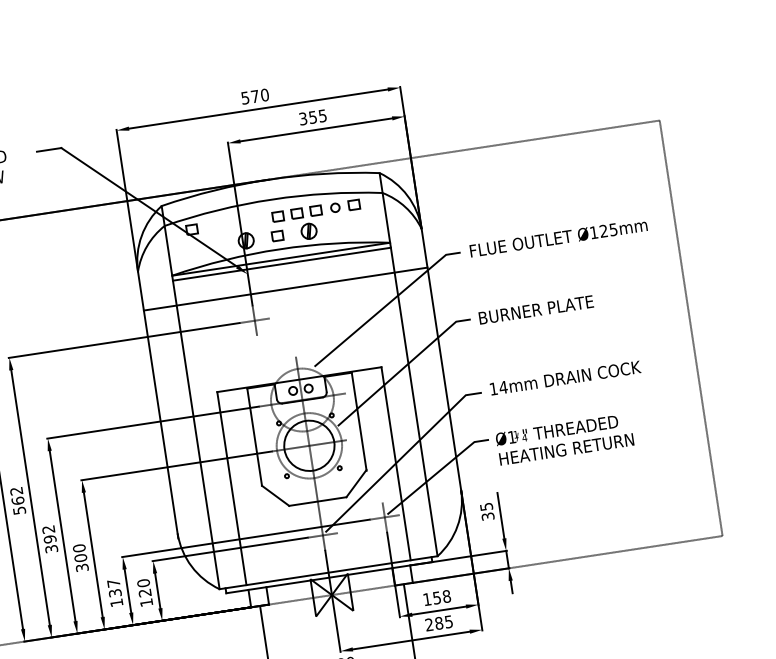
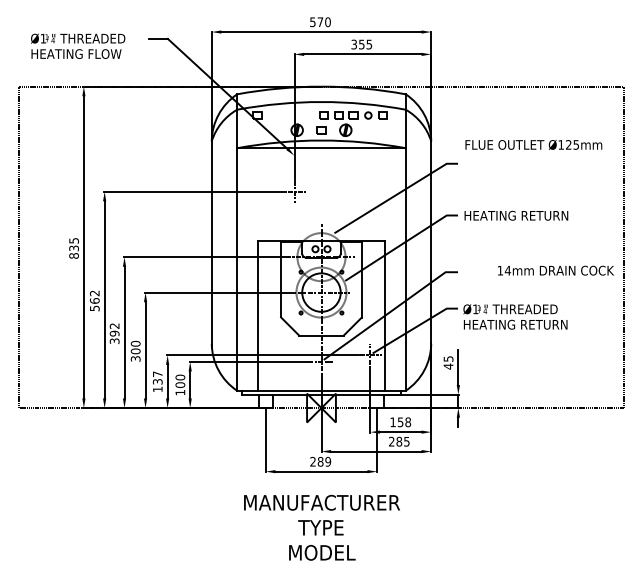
text: (558, 237) -> (533, 144), moved
line: (282, 264) -> (321, 152), removed
line: (285, 289) -> (321, 171), removed
text: (546, 308) -> (516, 215), BURNER PLATE -> HEATING RETURN
text: (564, 377) -> (555, 270), moved
text: (487, 516) -> (448, 366), 35 -> 45
text: (145, 592) -> (180, 384), 120 -> 100

